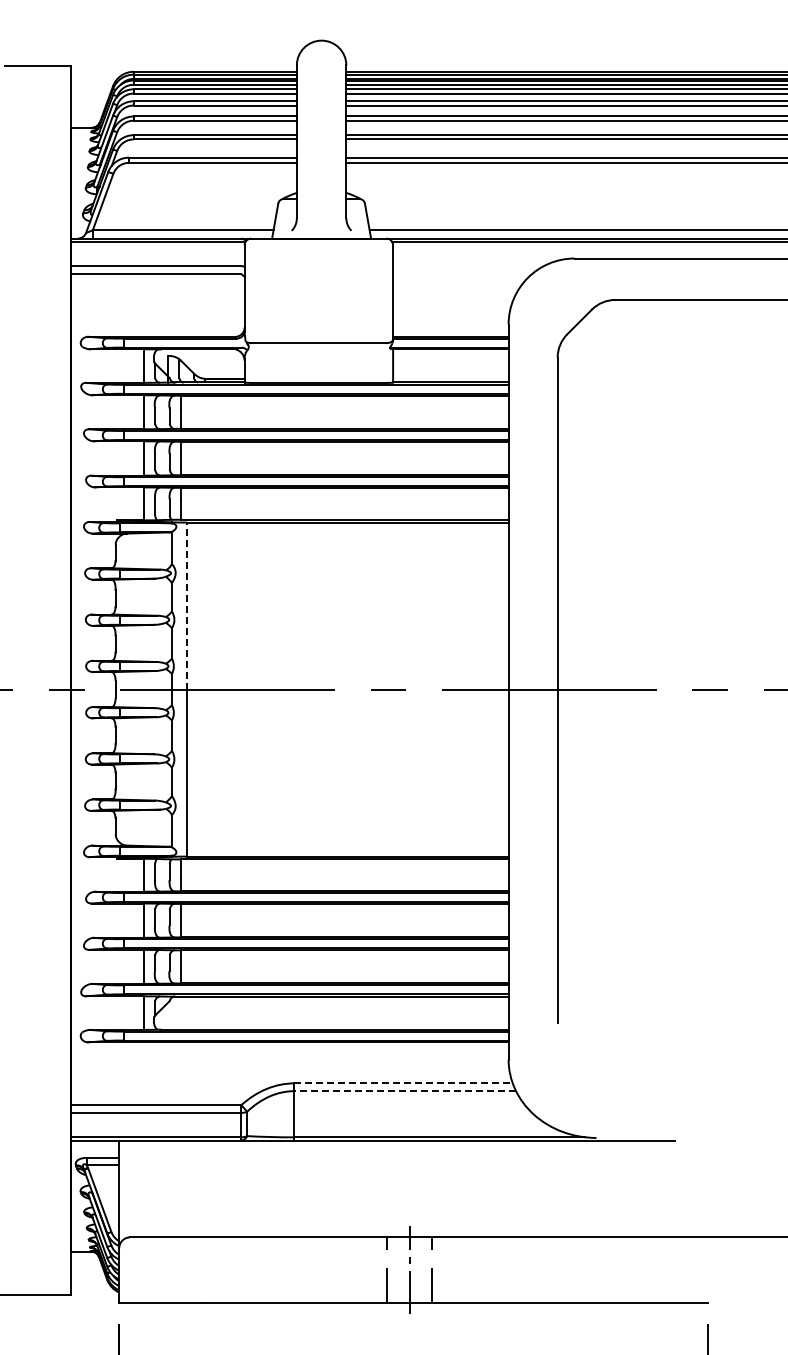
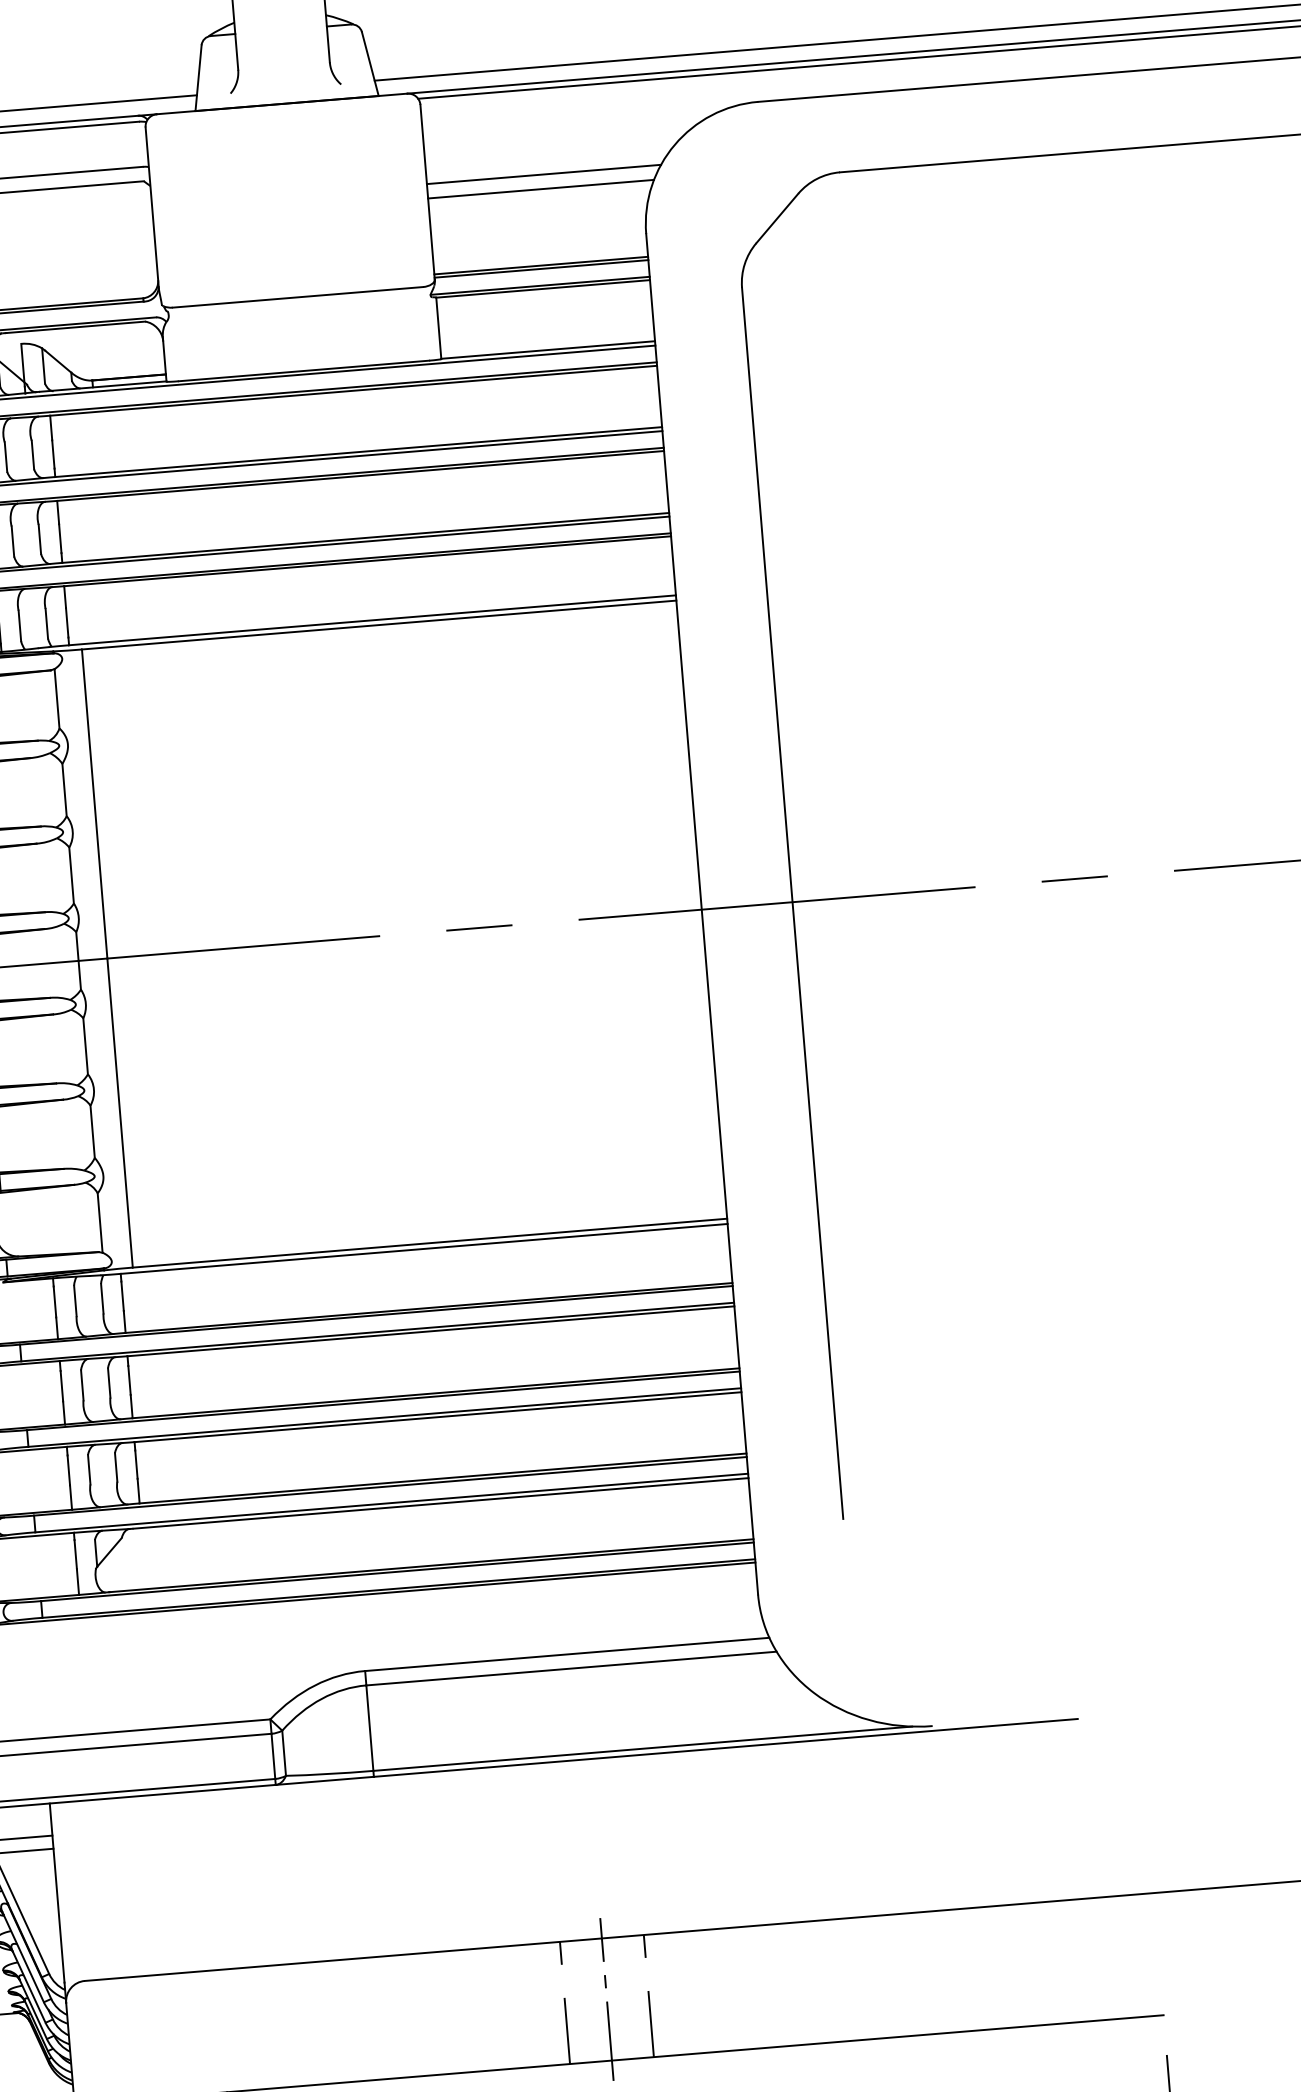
line: (456, 288) -> (544, 175), added
line: (454, 295) -> (541, 188), added
line: (187, 605) -> (94, 802), dashed -> solid
line: (404, 1083) -> (569, 1654), dashed -> solid
line: (405, 1091) -> (572, 1669), dashed -> solid

